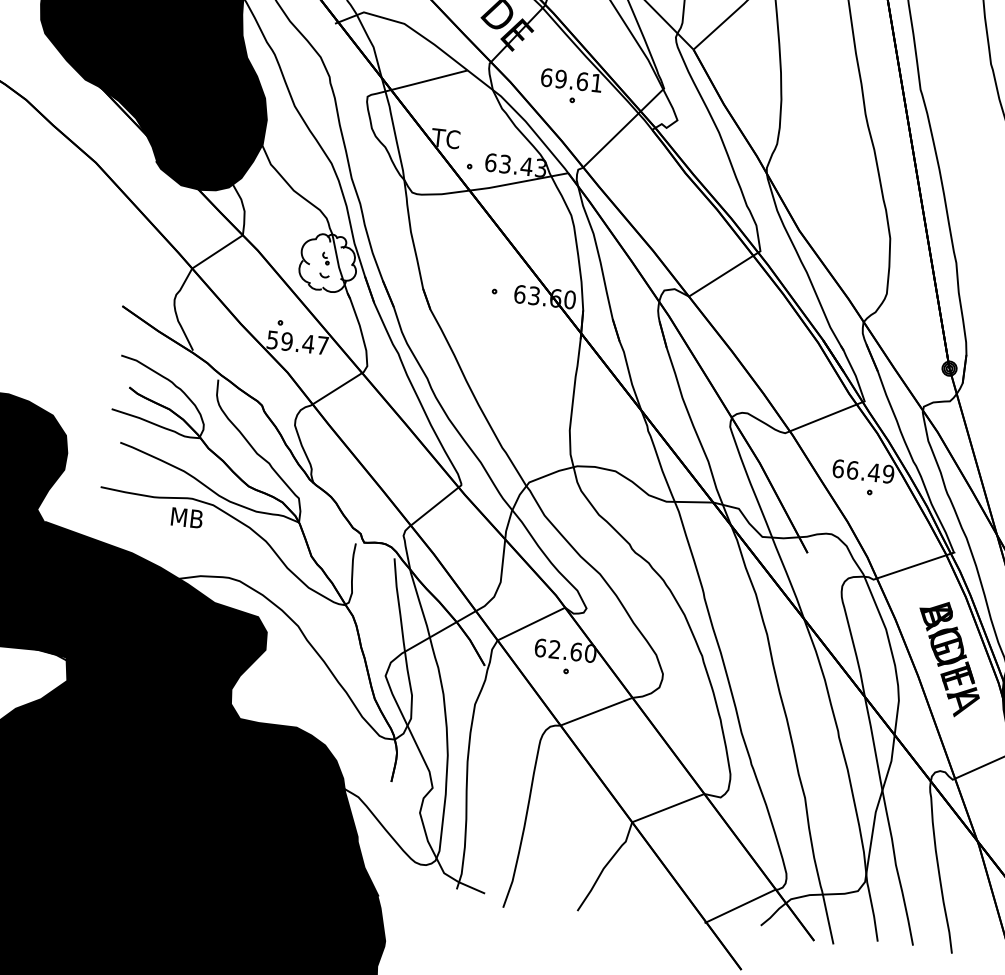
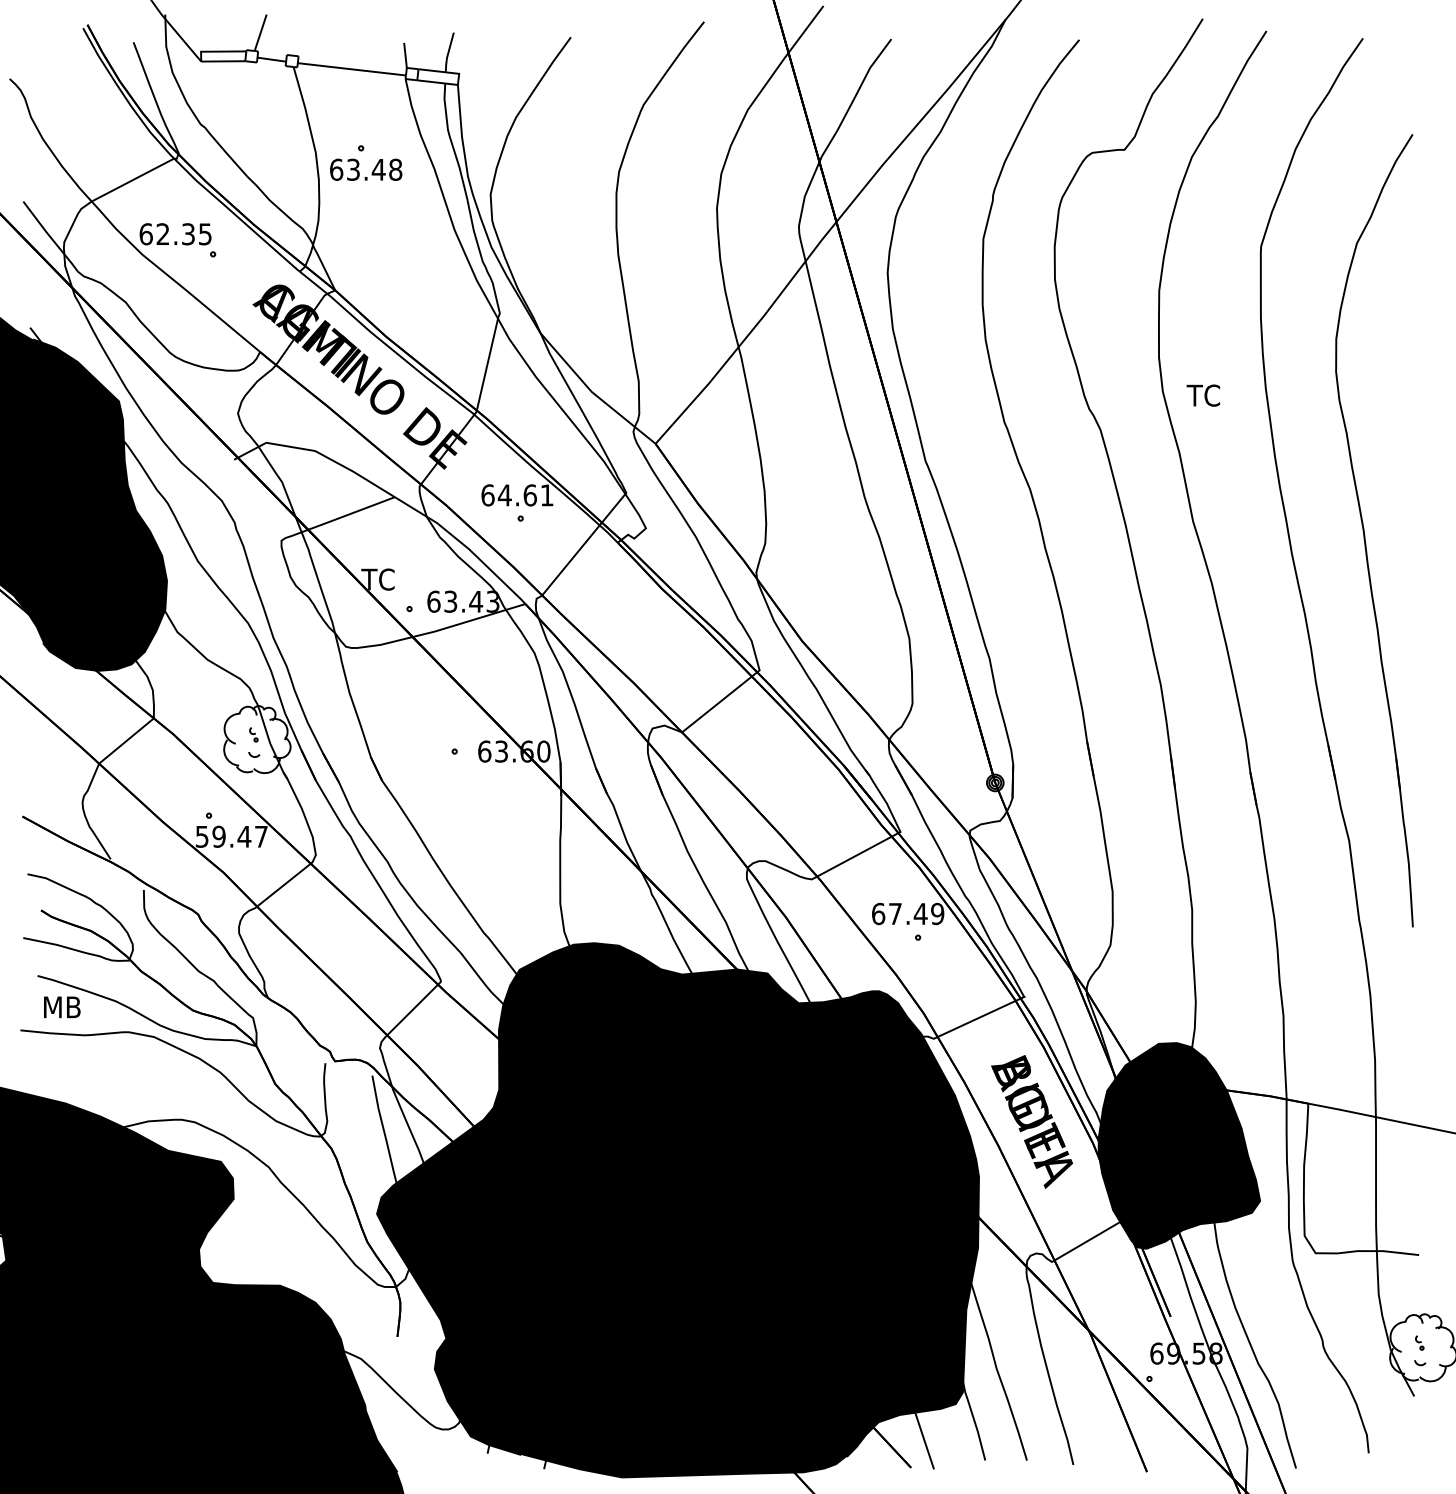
text: (560, 79) -> (504, 495), 69.61 -> 64.61
text: (852, 469) -> (895, 913), 66.49 -> 67.49
text: (187, 518) -> (62, 1007), moved
fill: (641, 701) -> (678, 1210), added

